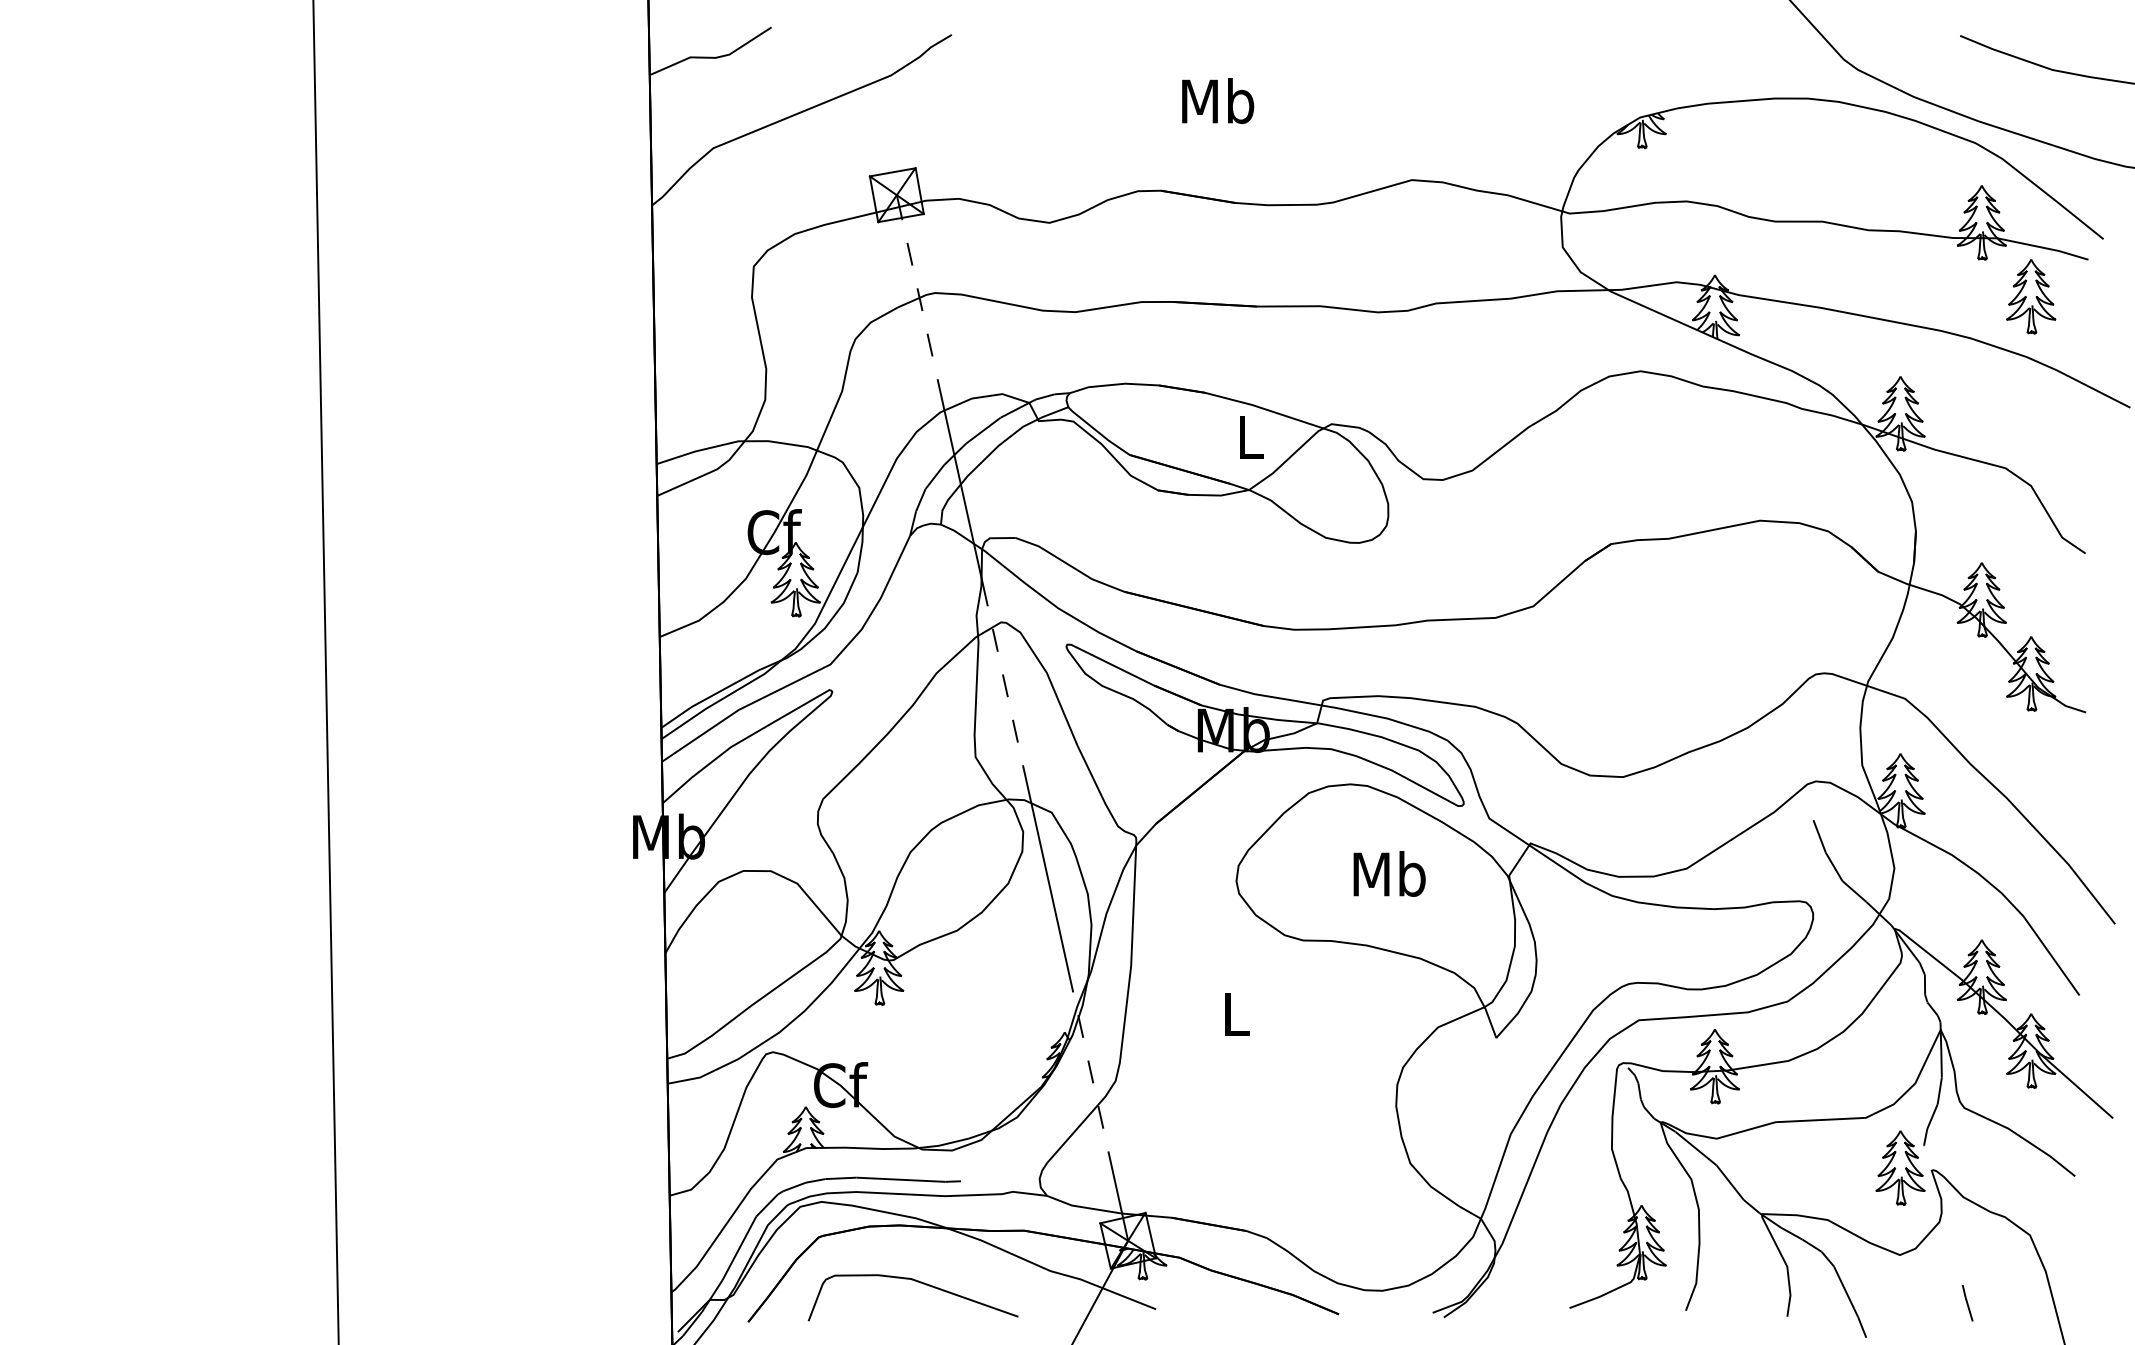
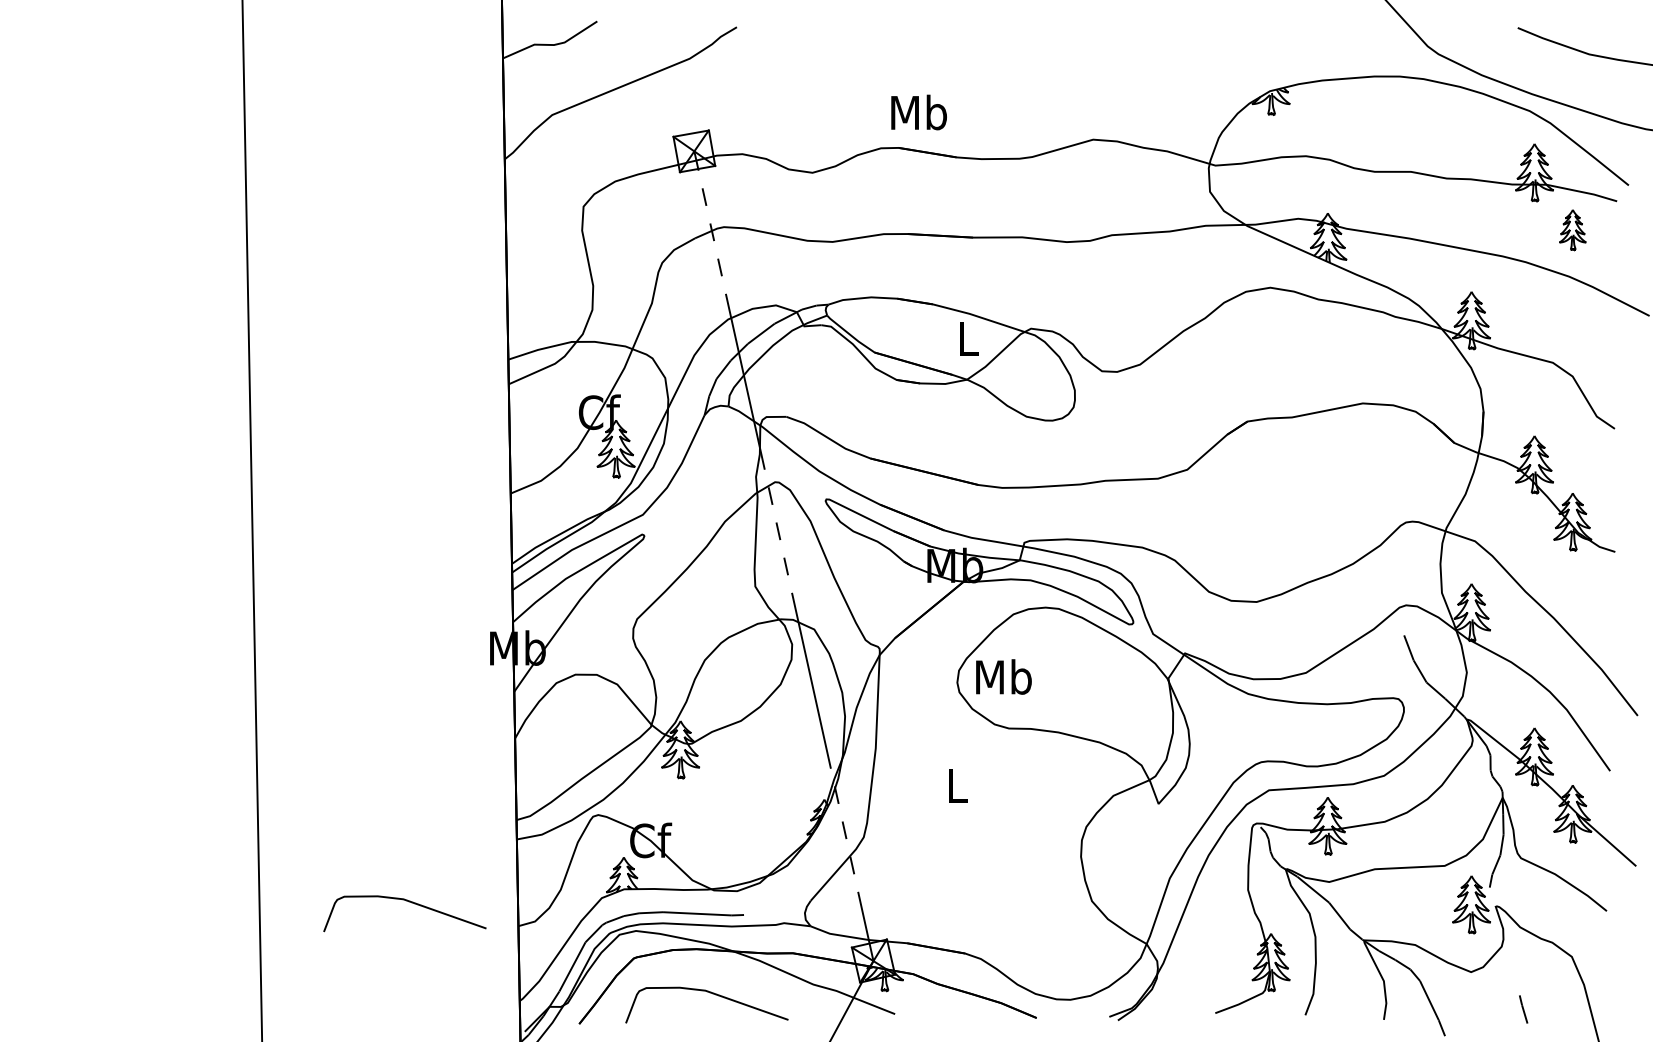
text: (1218, 100) -> (919, 112), moved
part: (2031, 296) -> (1573, 229), size x0.7
text: (1389, 873) -> (1003, 676), moved
curve: (527, 1164) -> (408, 902), added

